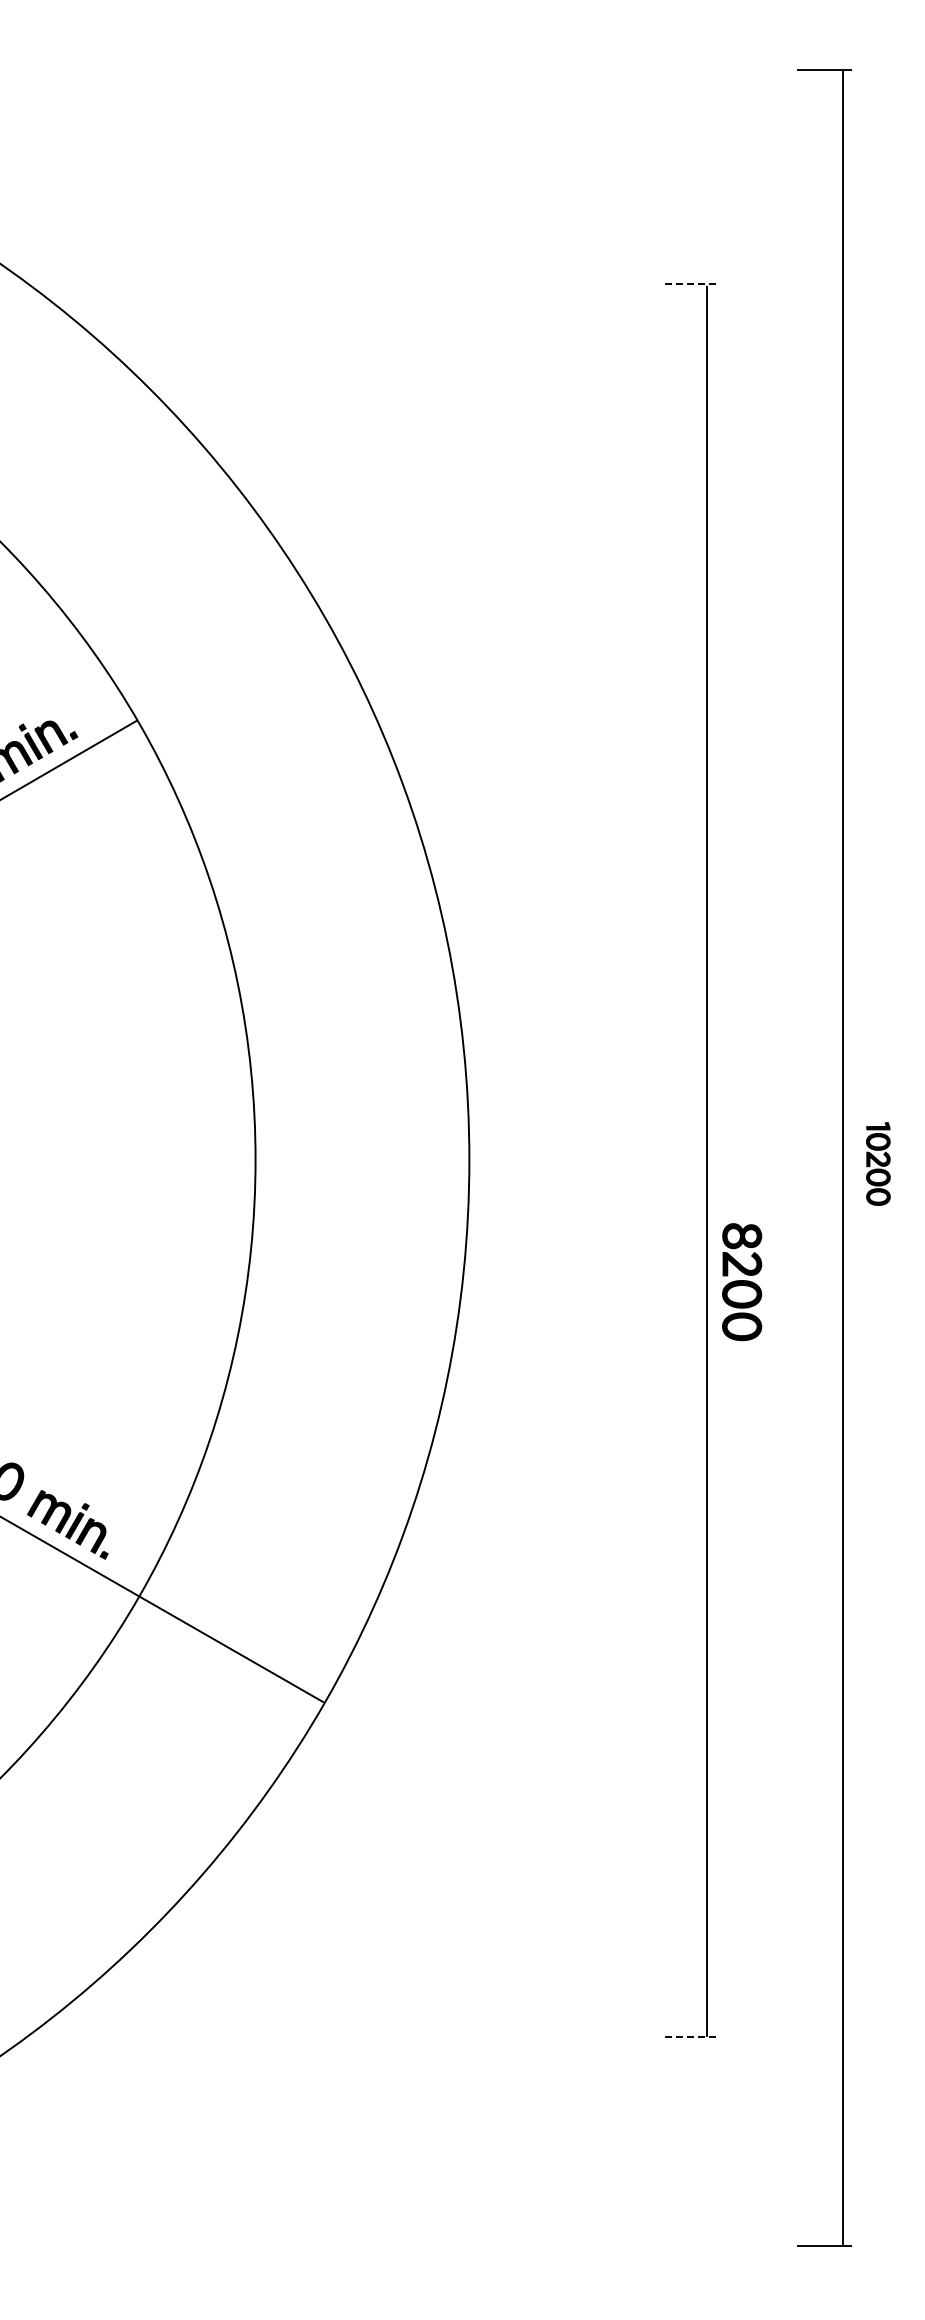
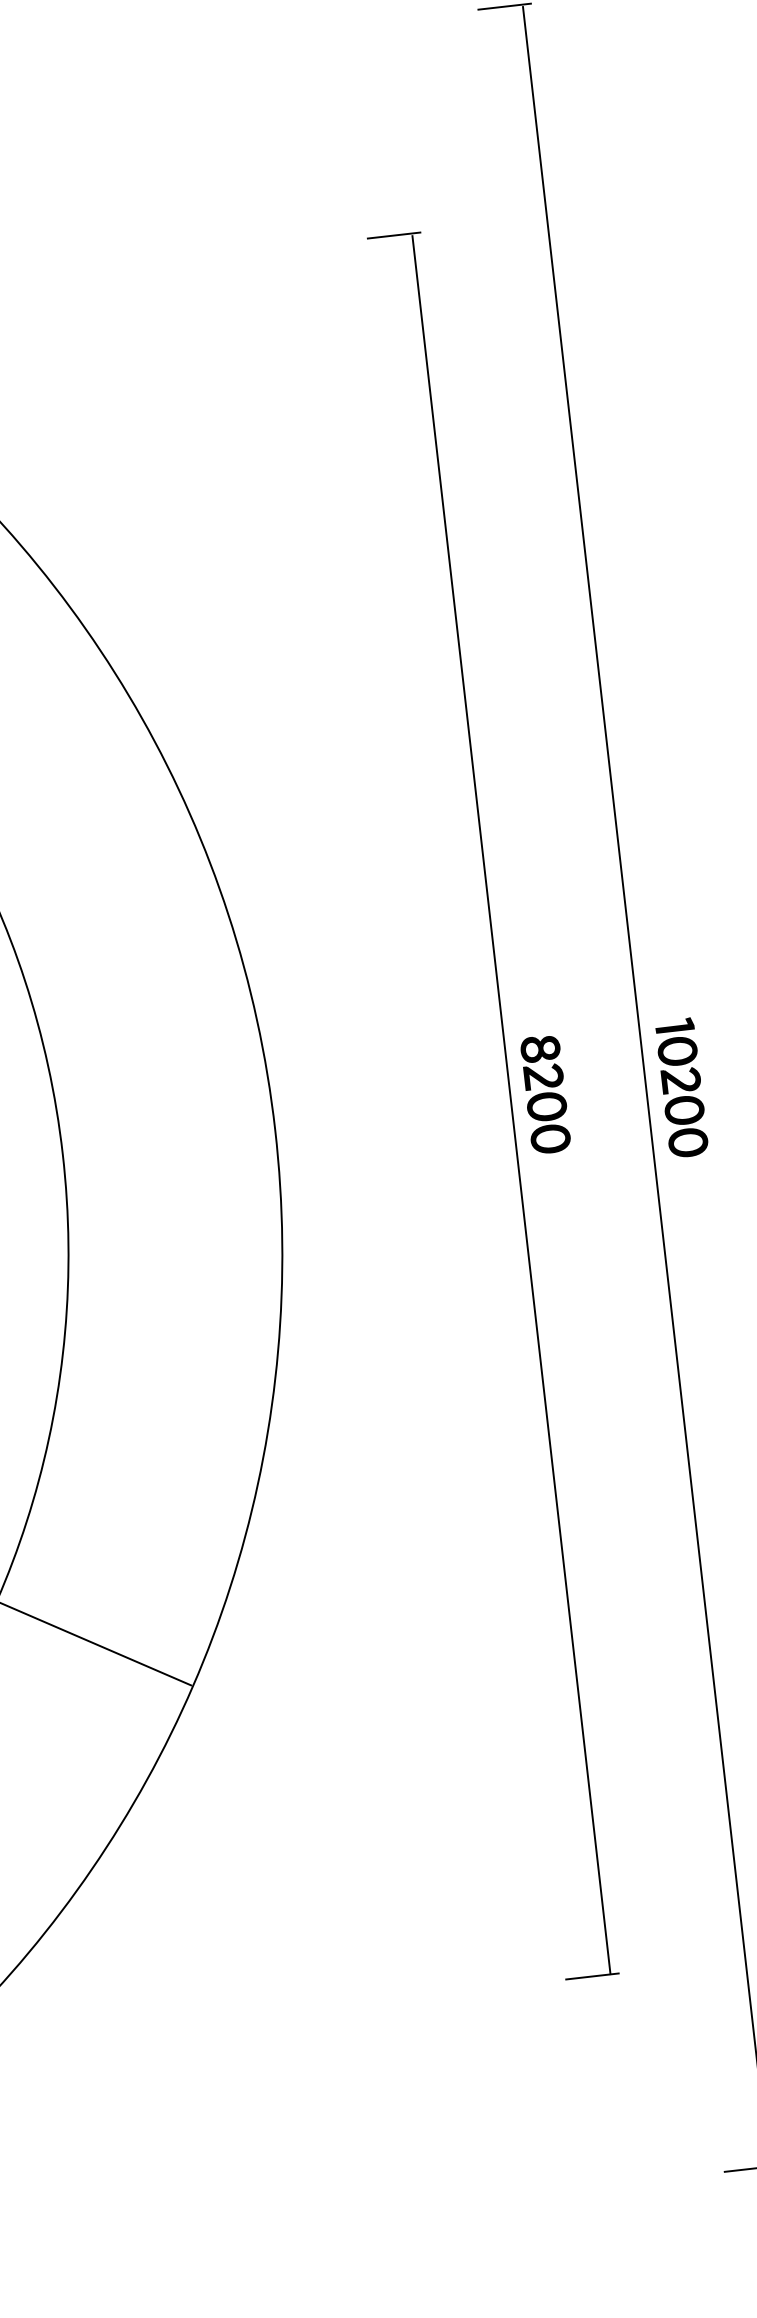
line: (688, 284) -> (393, 235), dashed -> solid
part: (878, 1163) -> (682, 1087), size x1.67
part: (742, 1282) -> (546, 1094), moved
line: (688, 2036) -> (592, 1976), dashed -> solid

